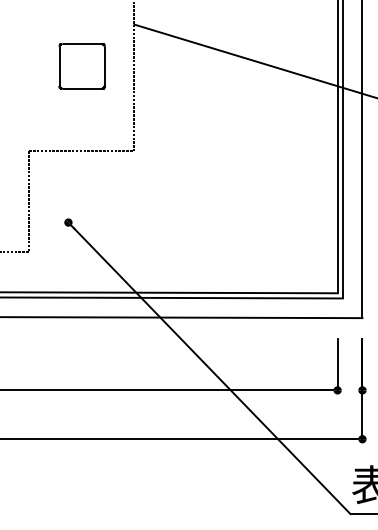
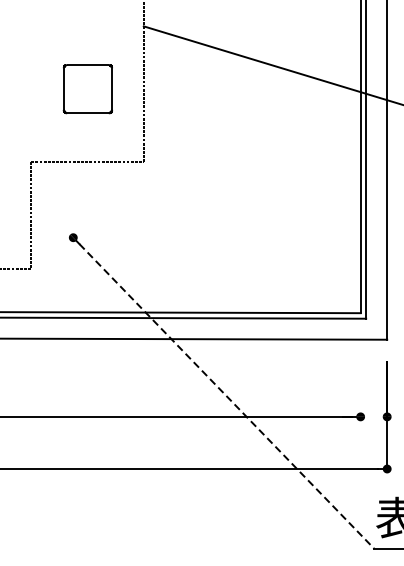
part: (81, 65) -> (87, 88), moved
line: (337, 364) -> (360, 389), removed
line: (212, 371) -> (227, 396), solid -> dashed

